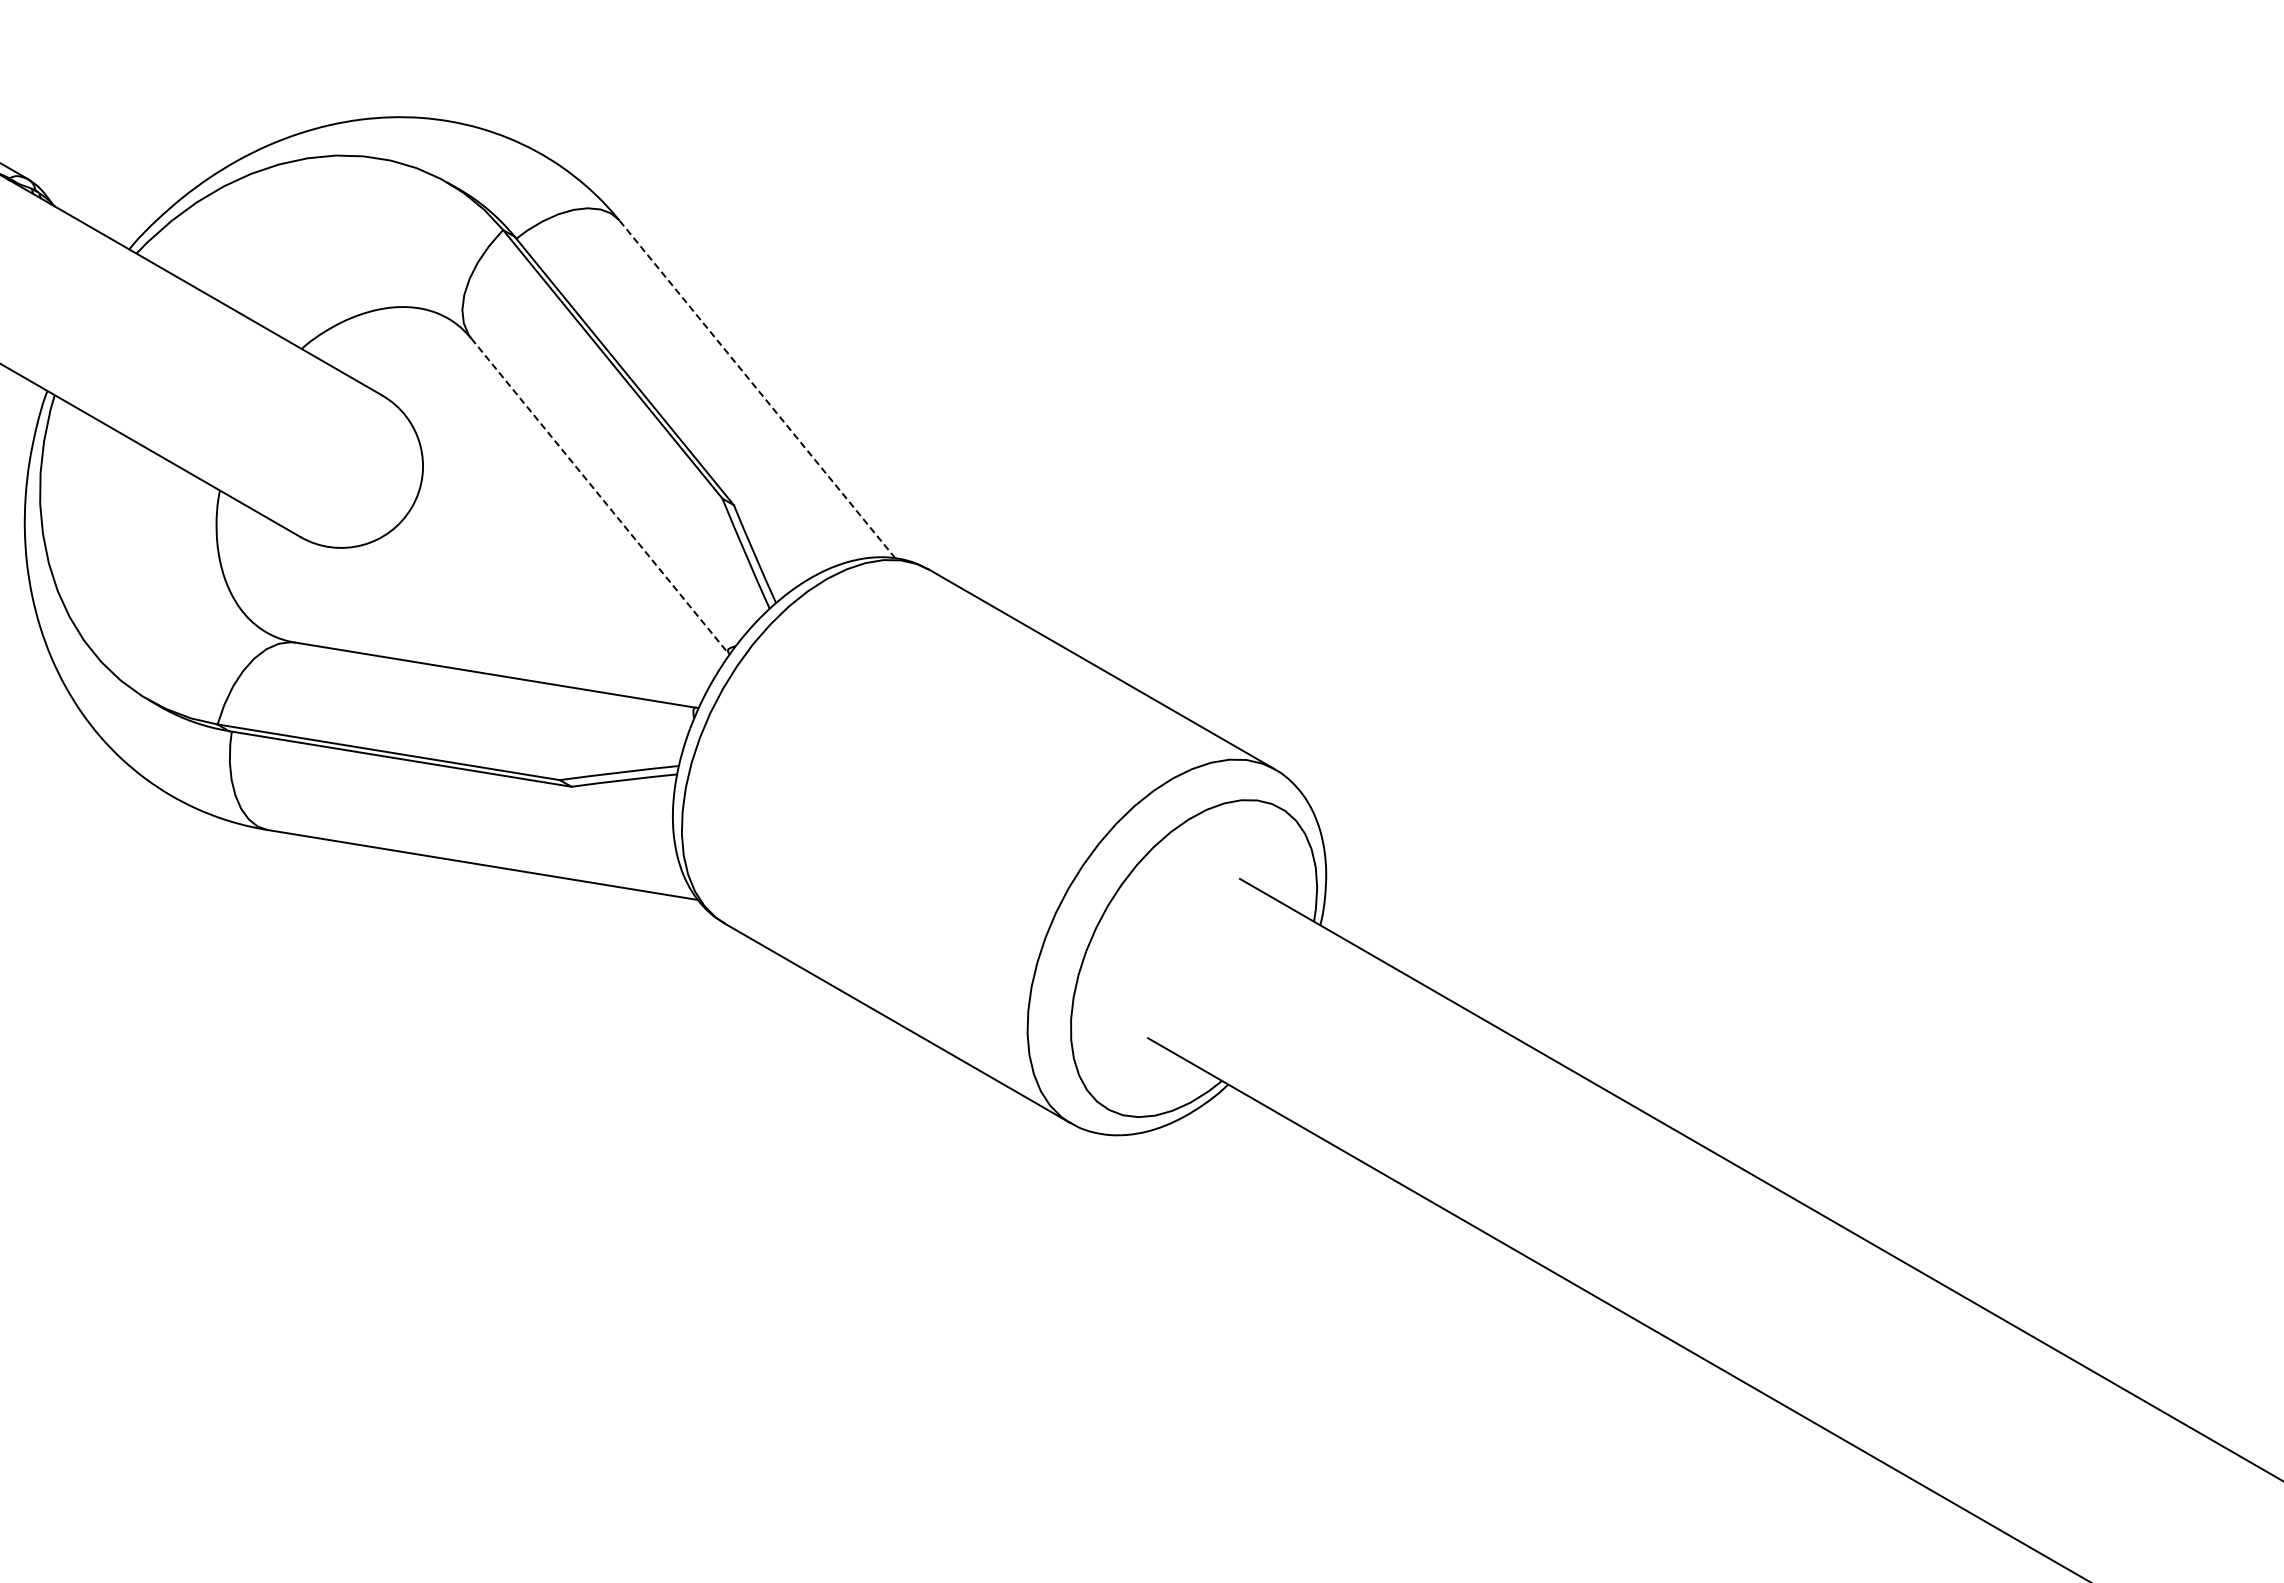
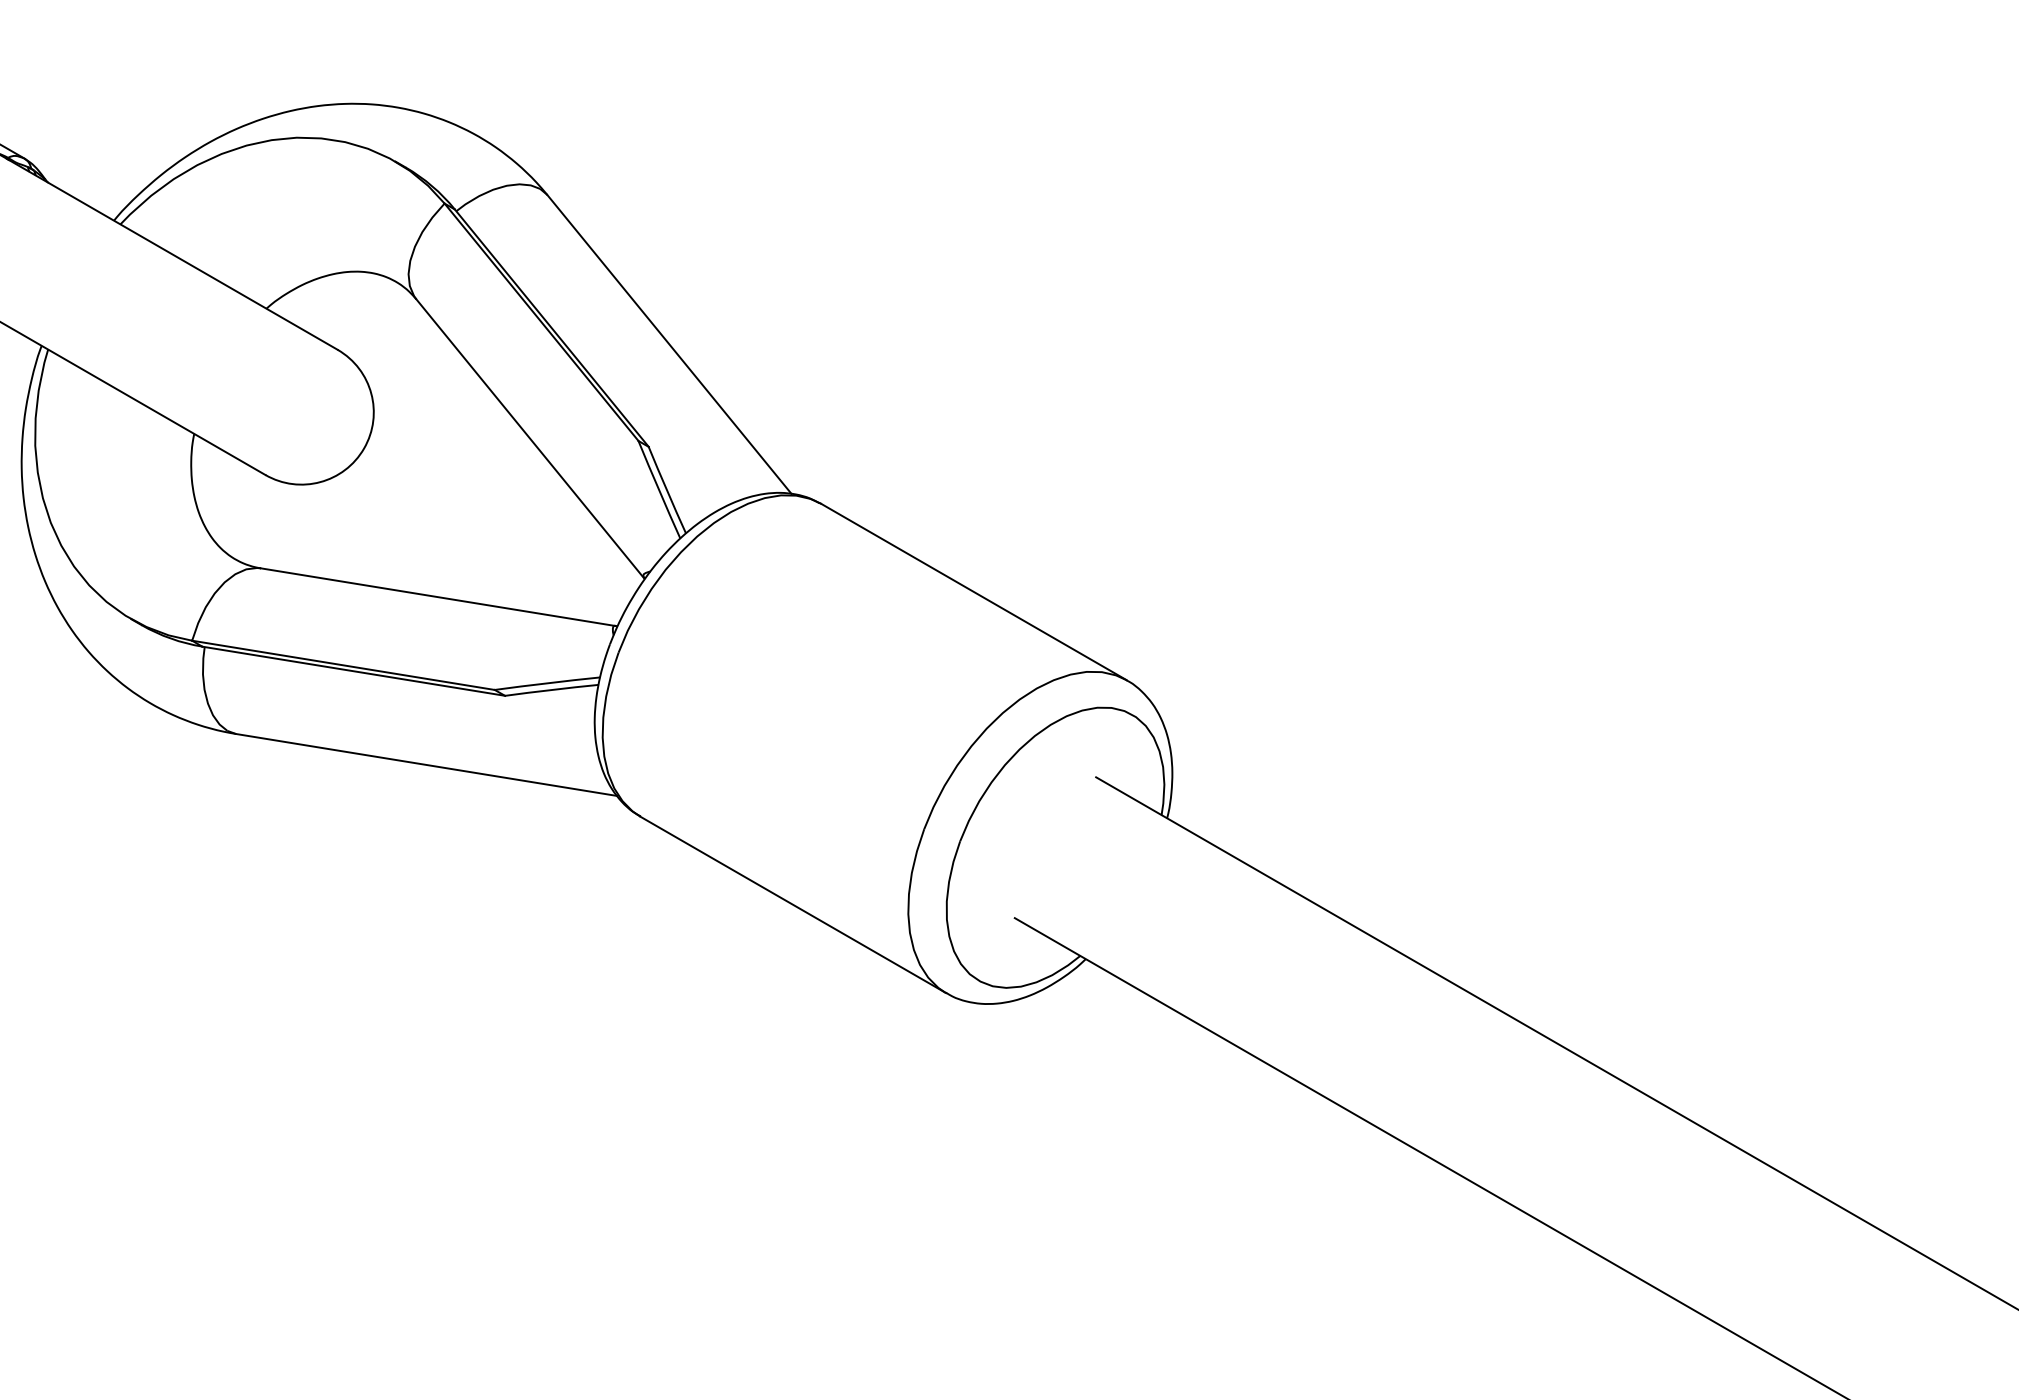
line: (757, 389) -> (669, 344), dashed -> solid
line: (600, 496) -> (530, 439), dashed -> solid

